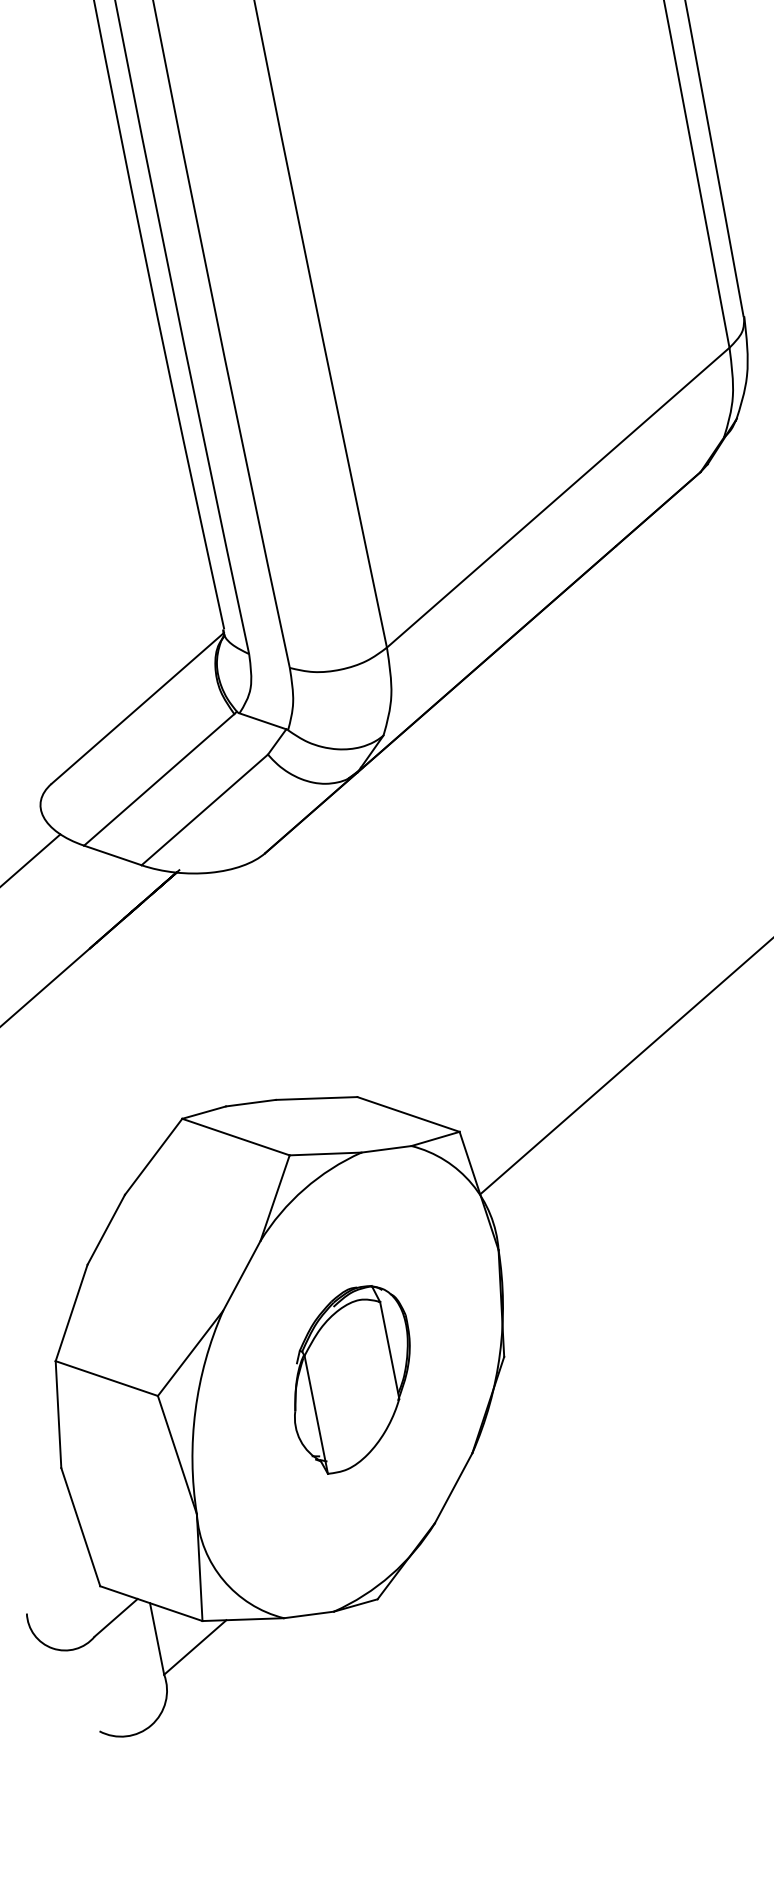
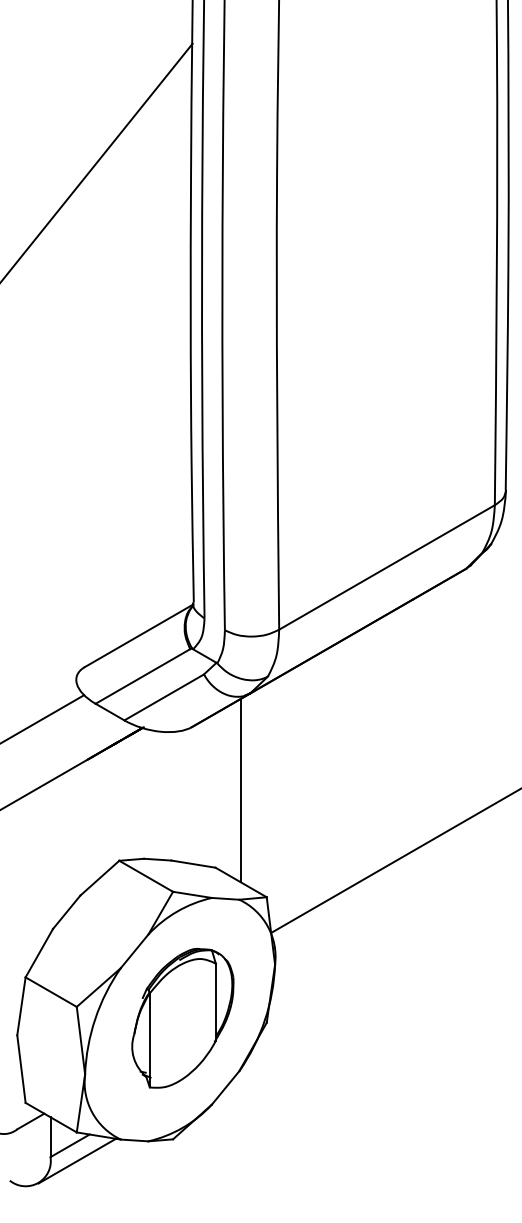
line: (376, 949) -> (241, 790), added
part: (351, 1379) -> (182, 1018), size x1.43
line: (213, 1671) -> (77, 1160), added

